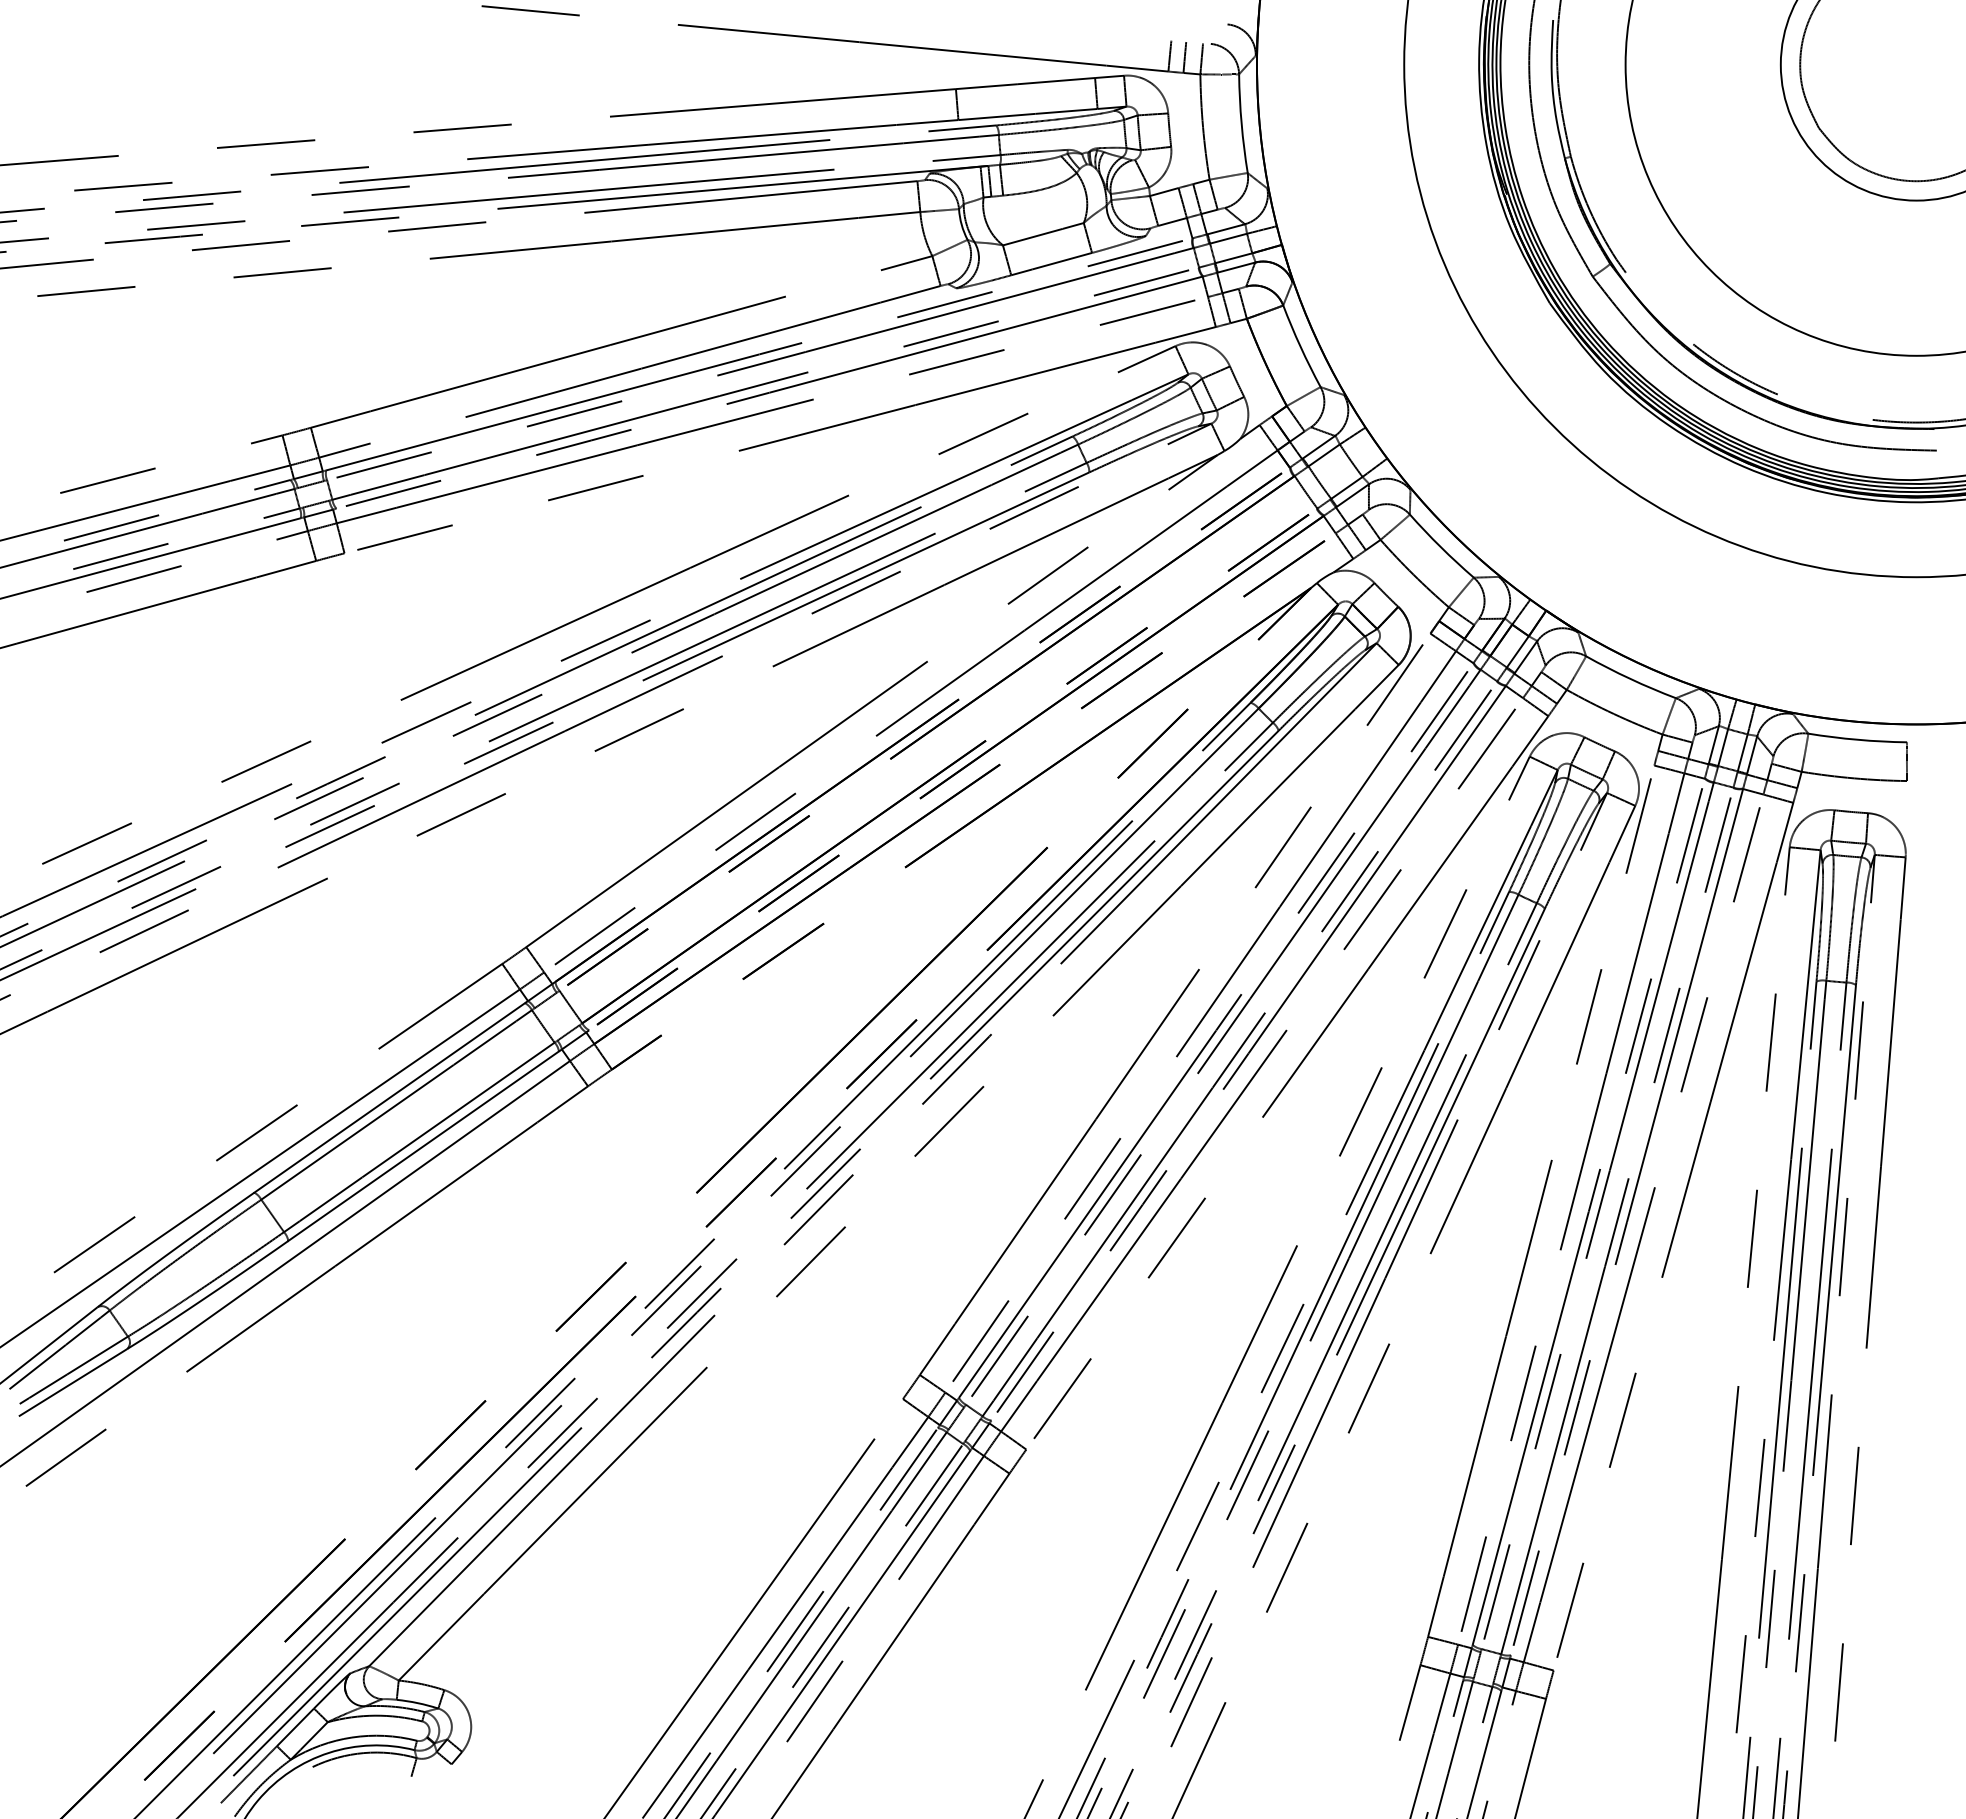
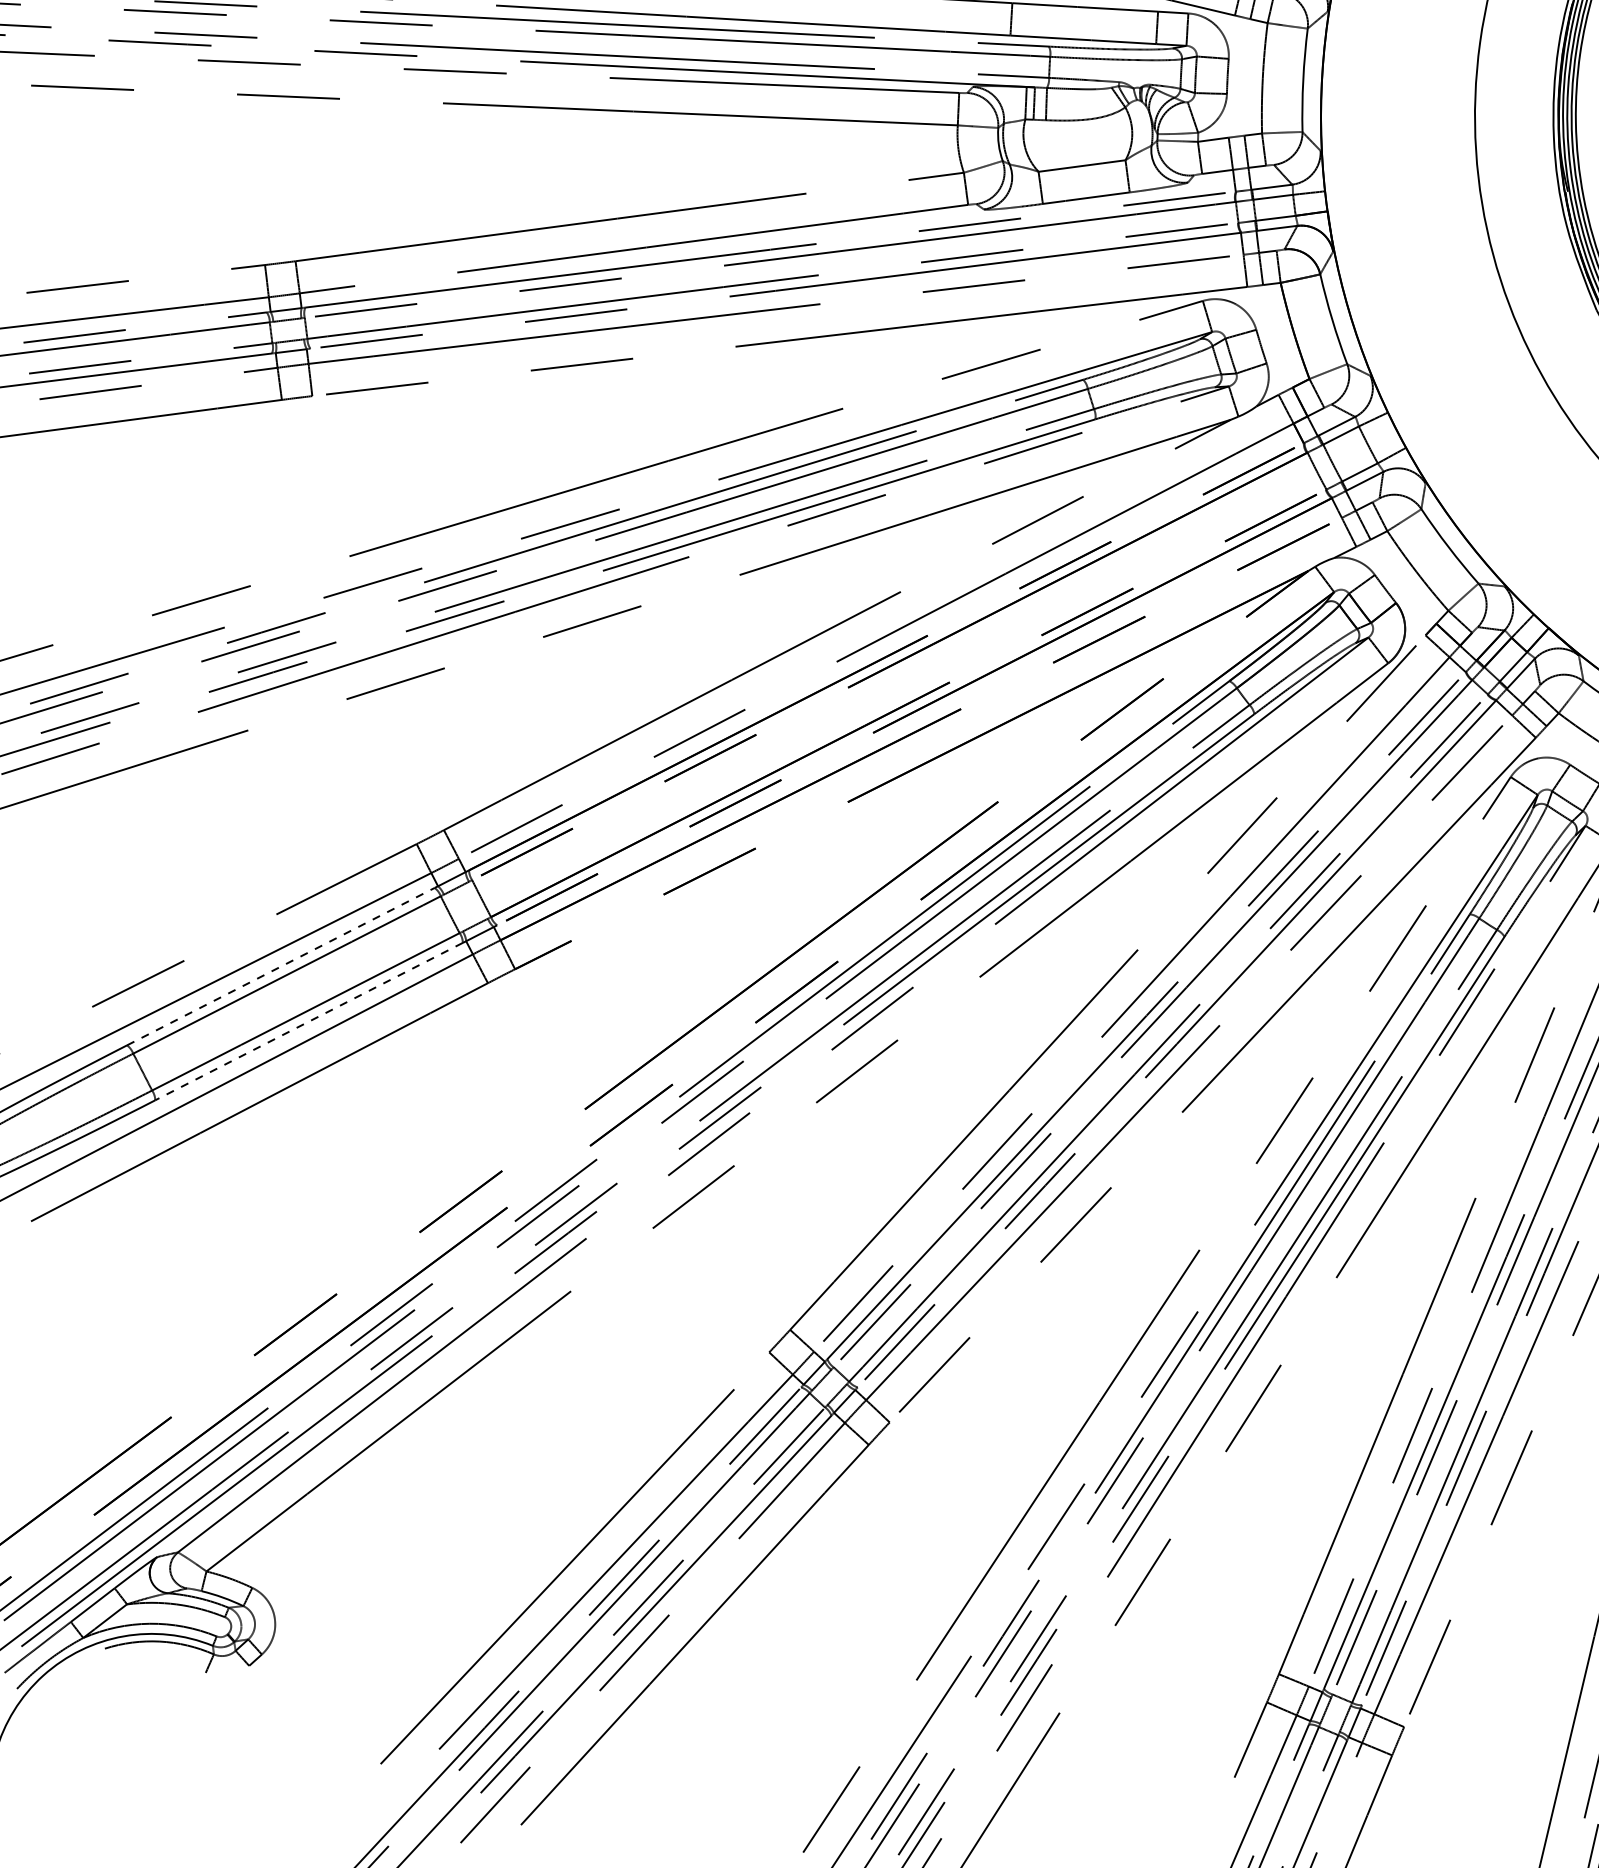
line: (390, 1097) -> (281, 966), solid -> dashed
line: (423, 1146) -> (308, 1021), solid -> dashed

